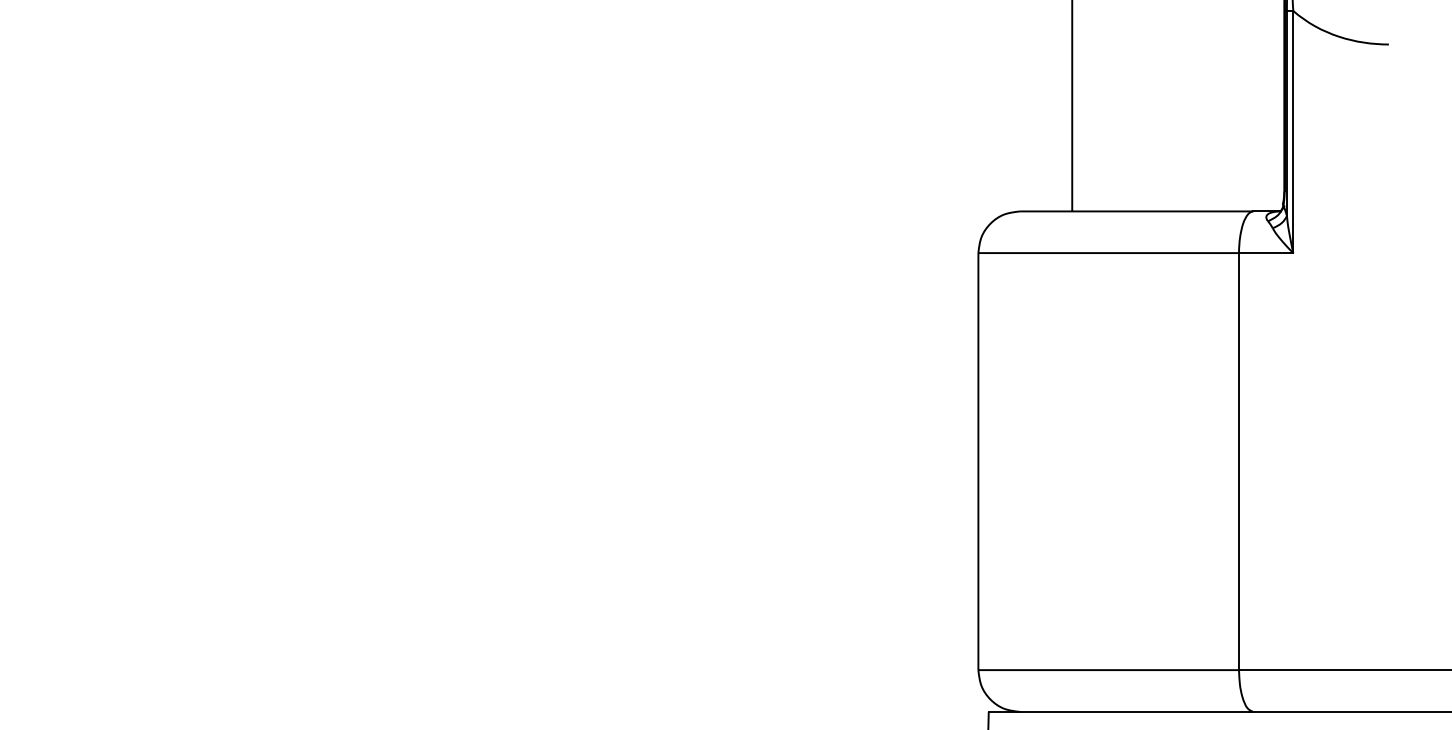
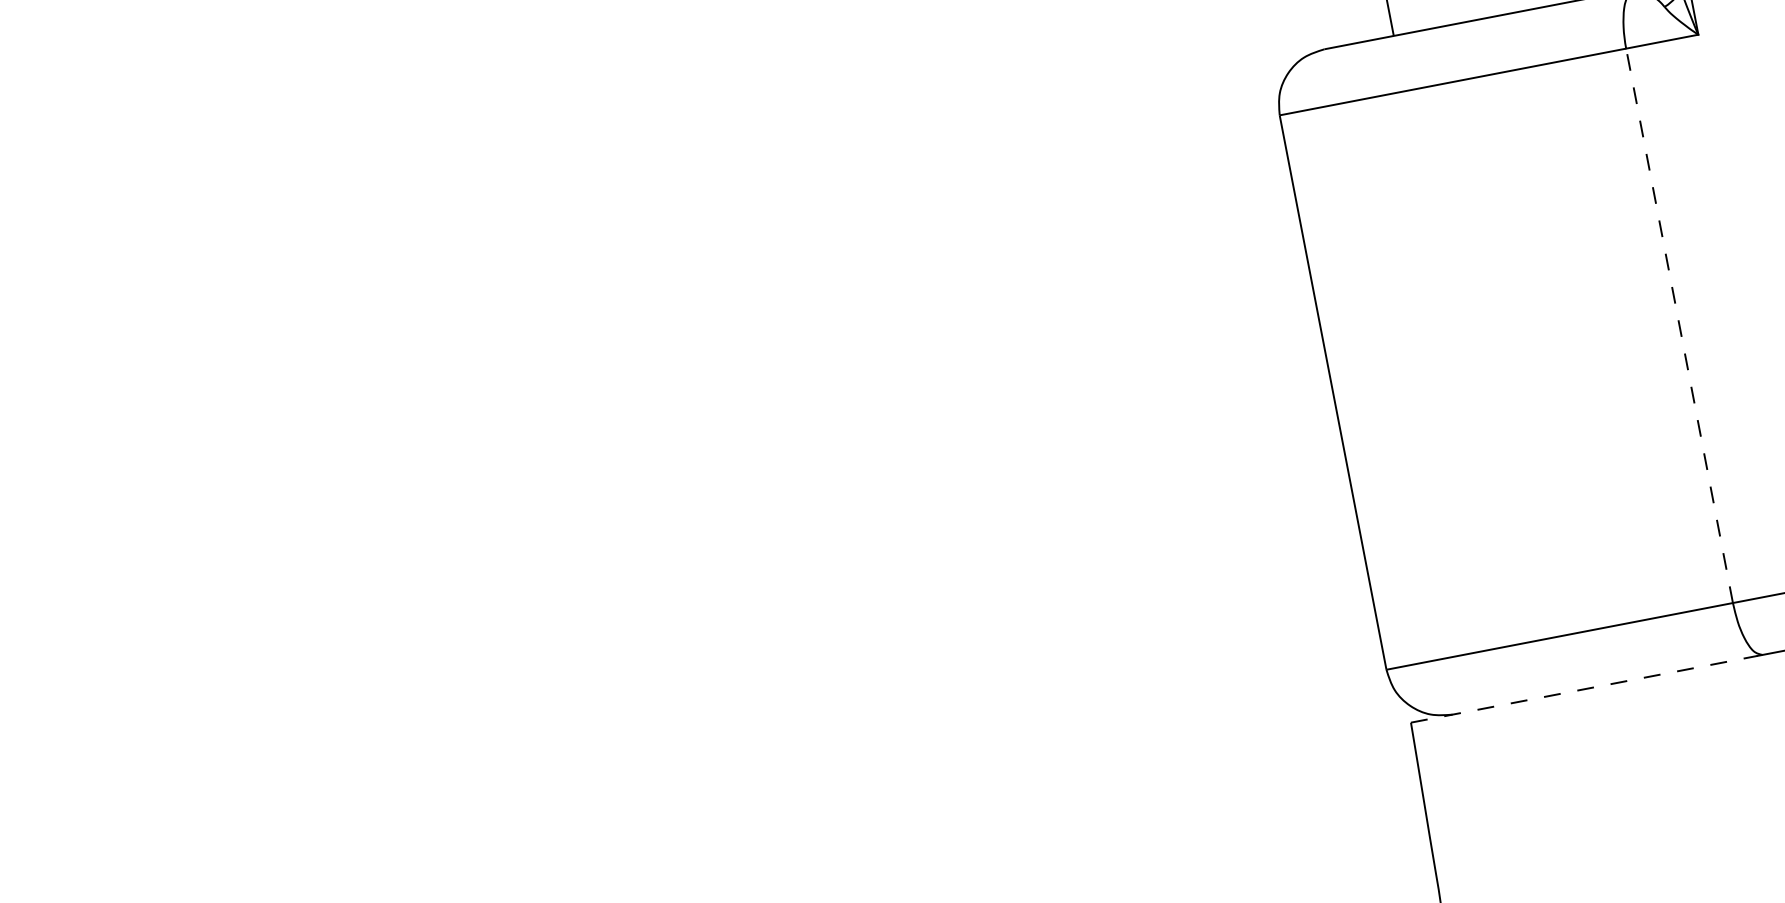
line: (1239, 461) -> (1680, 325), solid -> dashed
line: (1119, 711) -> (1584, 688), solid -> dashed

